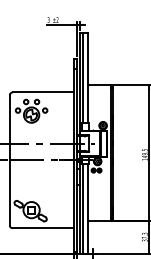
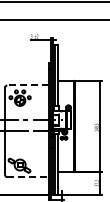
line: (43, 92) -> (28, 85), solid -> dashed
line: (43, 228) -> (28, 177), solid -> dashed

